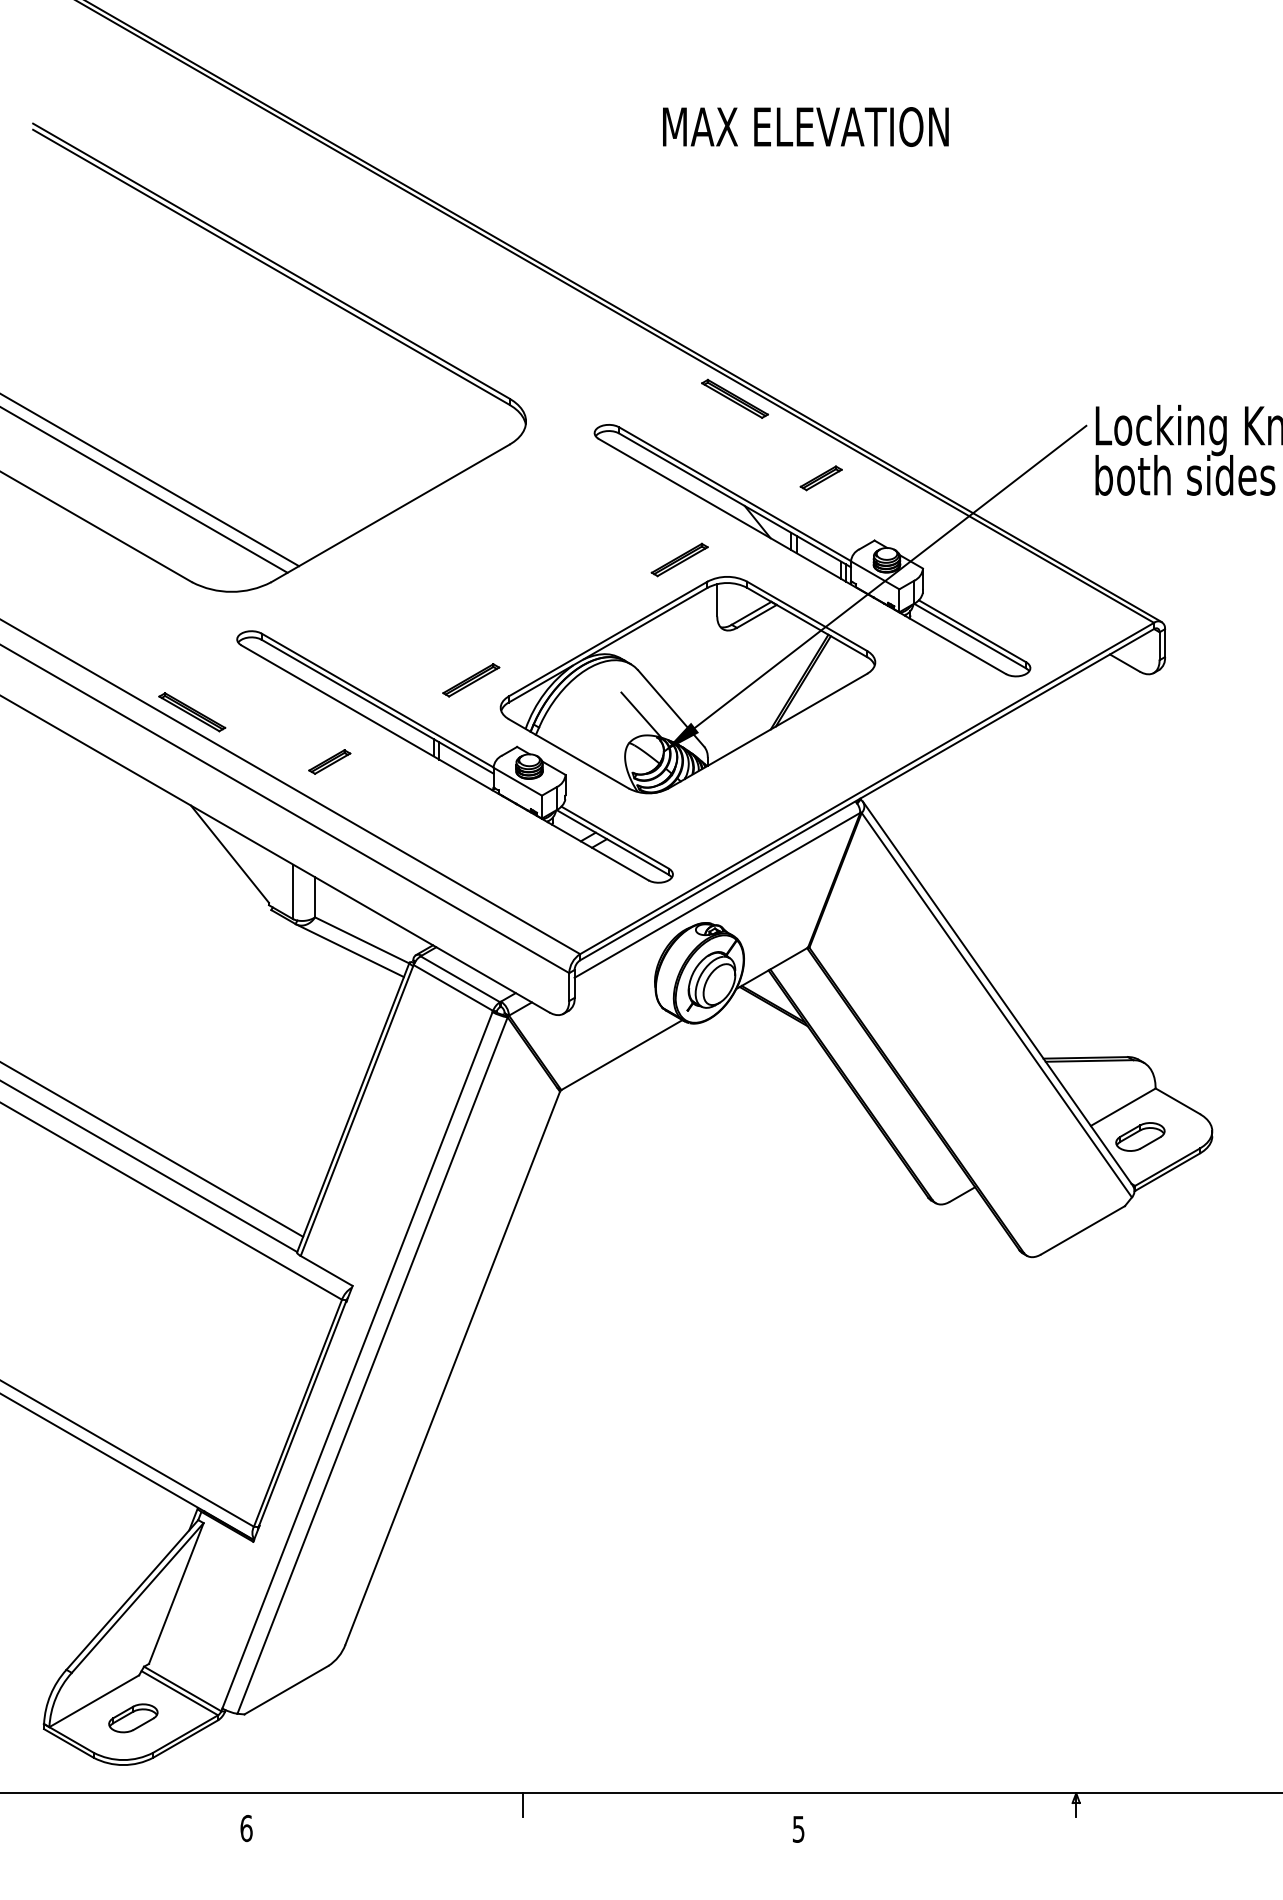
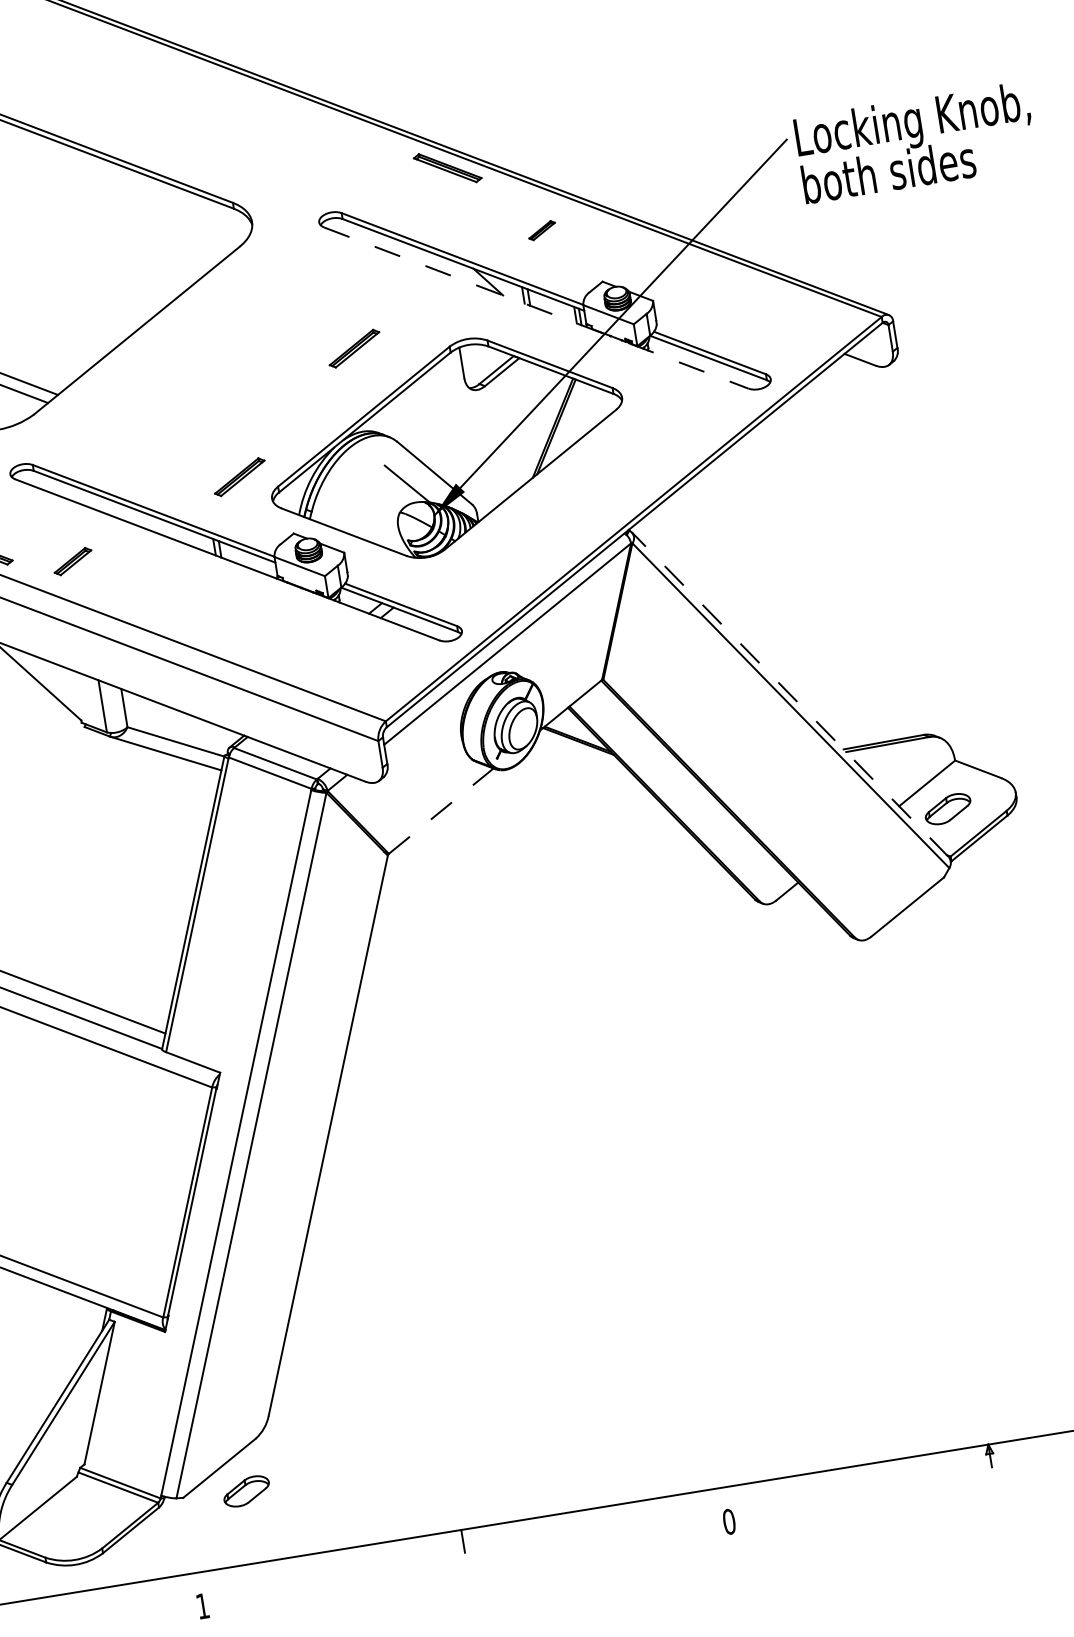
part: (820, 478) -> (541, 230), size x0.7
line: (802, 556) -> (536, 307), solid -> dashed
part: (679, 559) -> (354, 348), moved
part: (329, 761) -> (72, 561), moved
line: (998, 993) -> (790, 694), solid -> dashed
line: (621, 1055) -> (440, 811), solid -> dashed
part: (133, 1718) -> (246, 1491), moved
text: (246, 1828) -> (202, 1606), 6 -> 1
text: (798, 1828) -> (728, 1521), 5 -> 0

